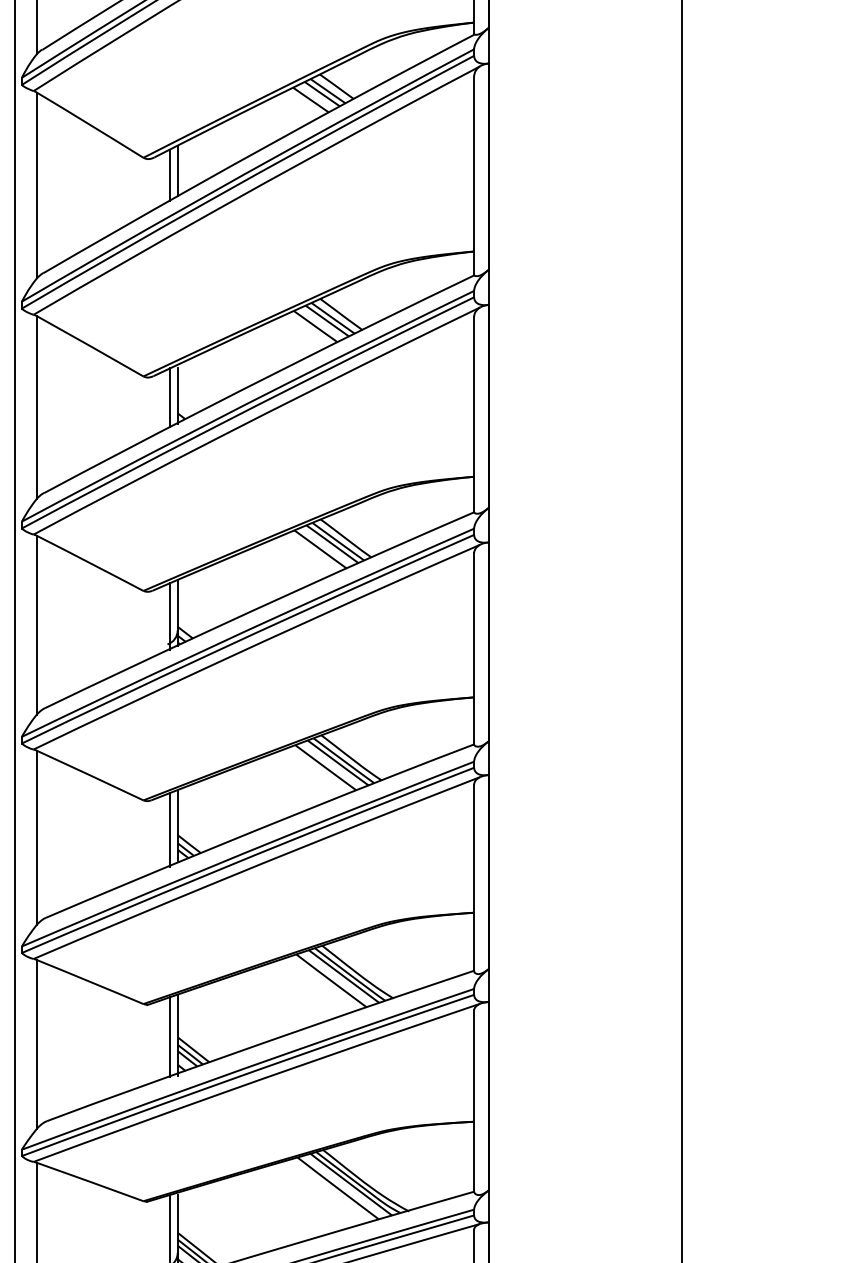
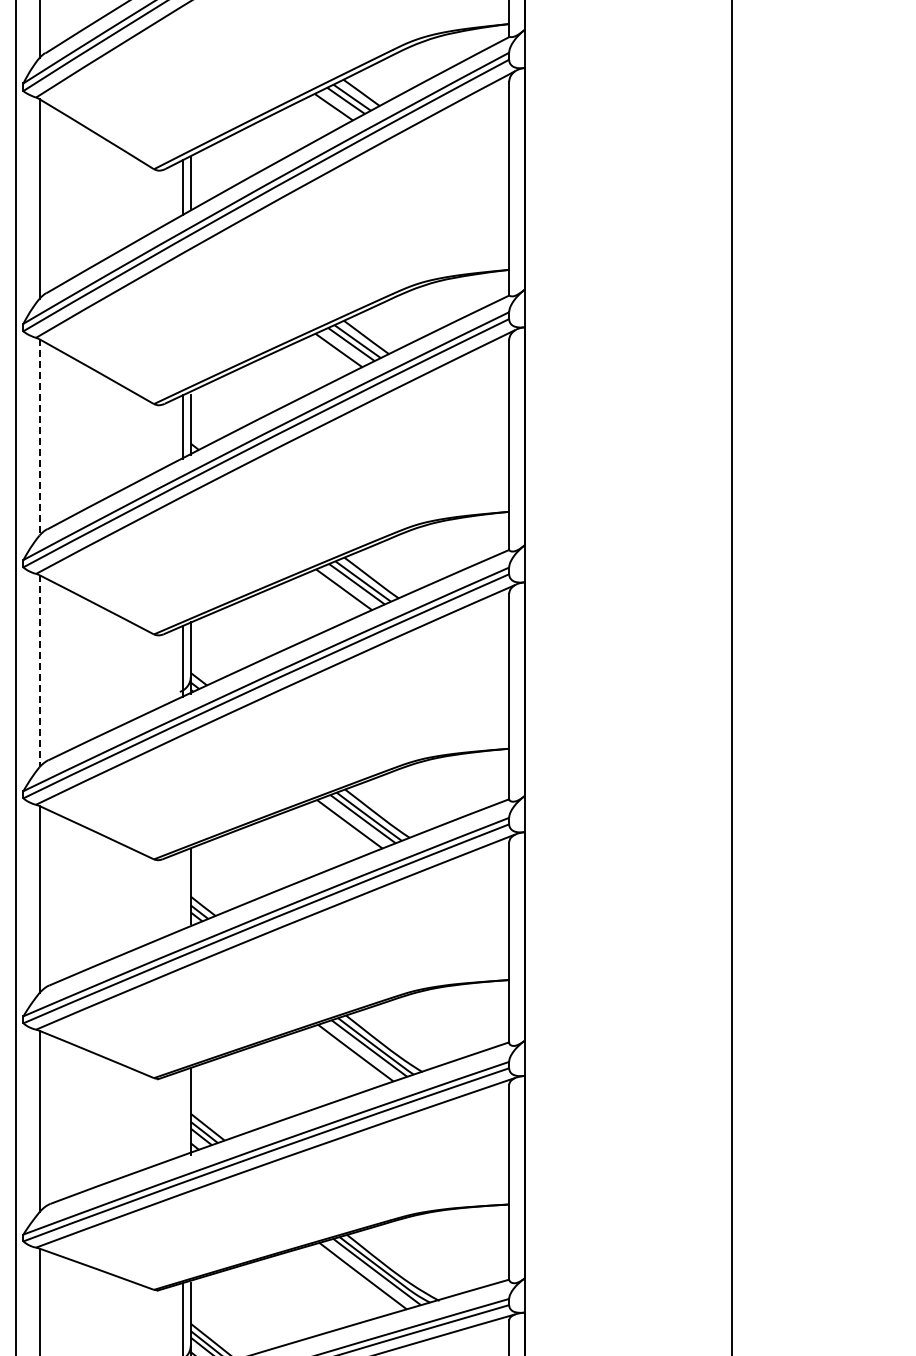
line: (36, 407) -> (39, 437), solid -> dashed
line: (36, 625) -> (39, 671), solid -> dashed
line: (169, 829) -> (182, 890), removed
line: (169, 1036) -> (182, 1113), removed

